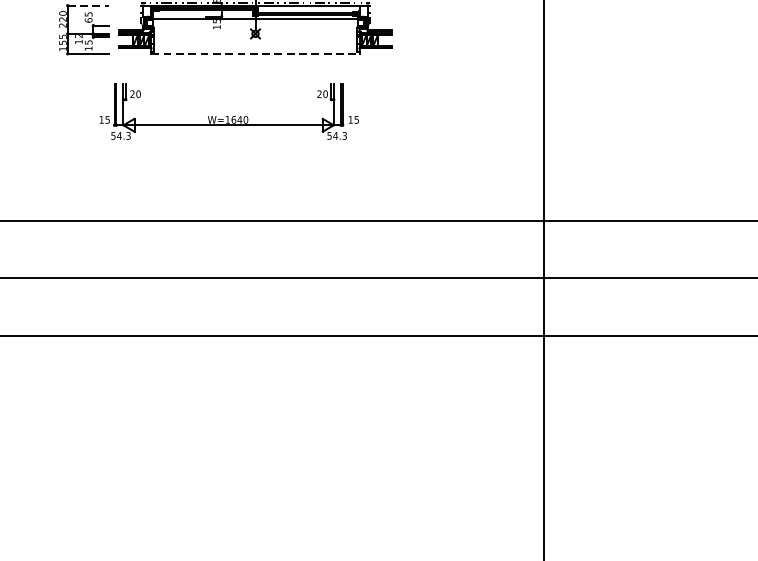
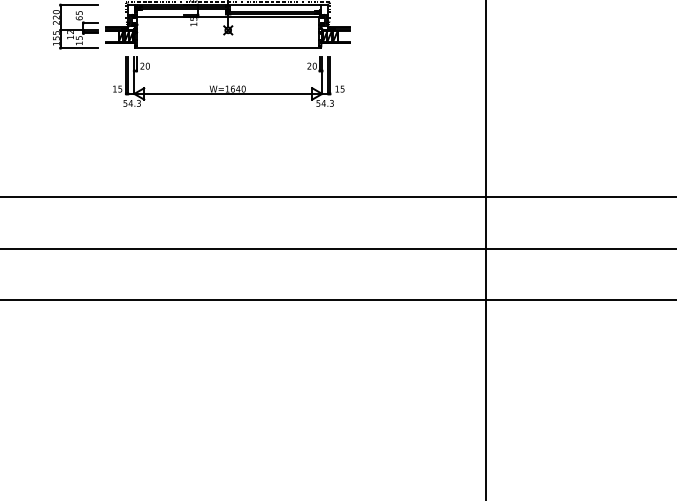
line: (88, 6) -> (79, 5), dashed -> solid
line: (255, 54) -> (228, 48), dashed -> solid
part: (228, 111) -> (228, 81), moved

